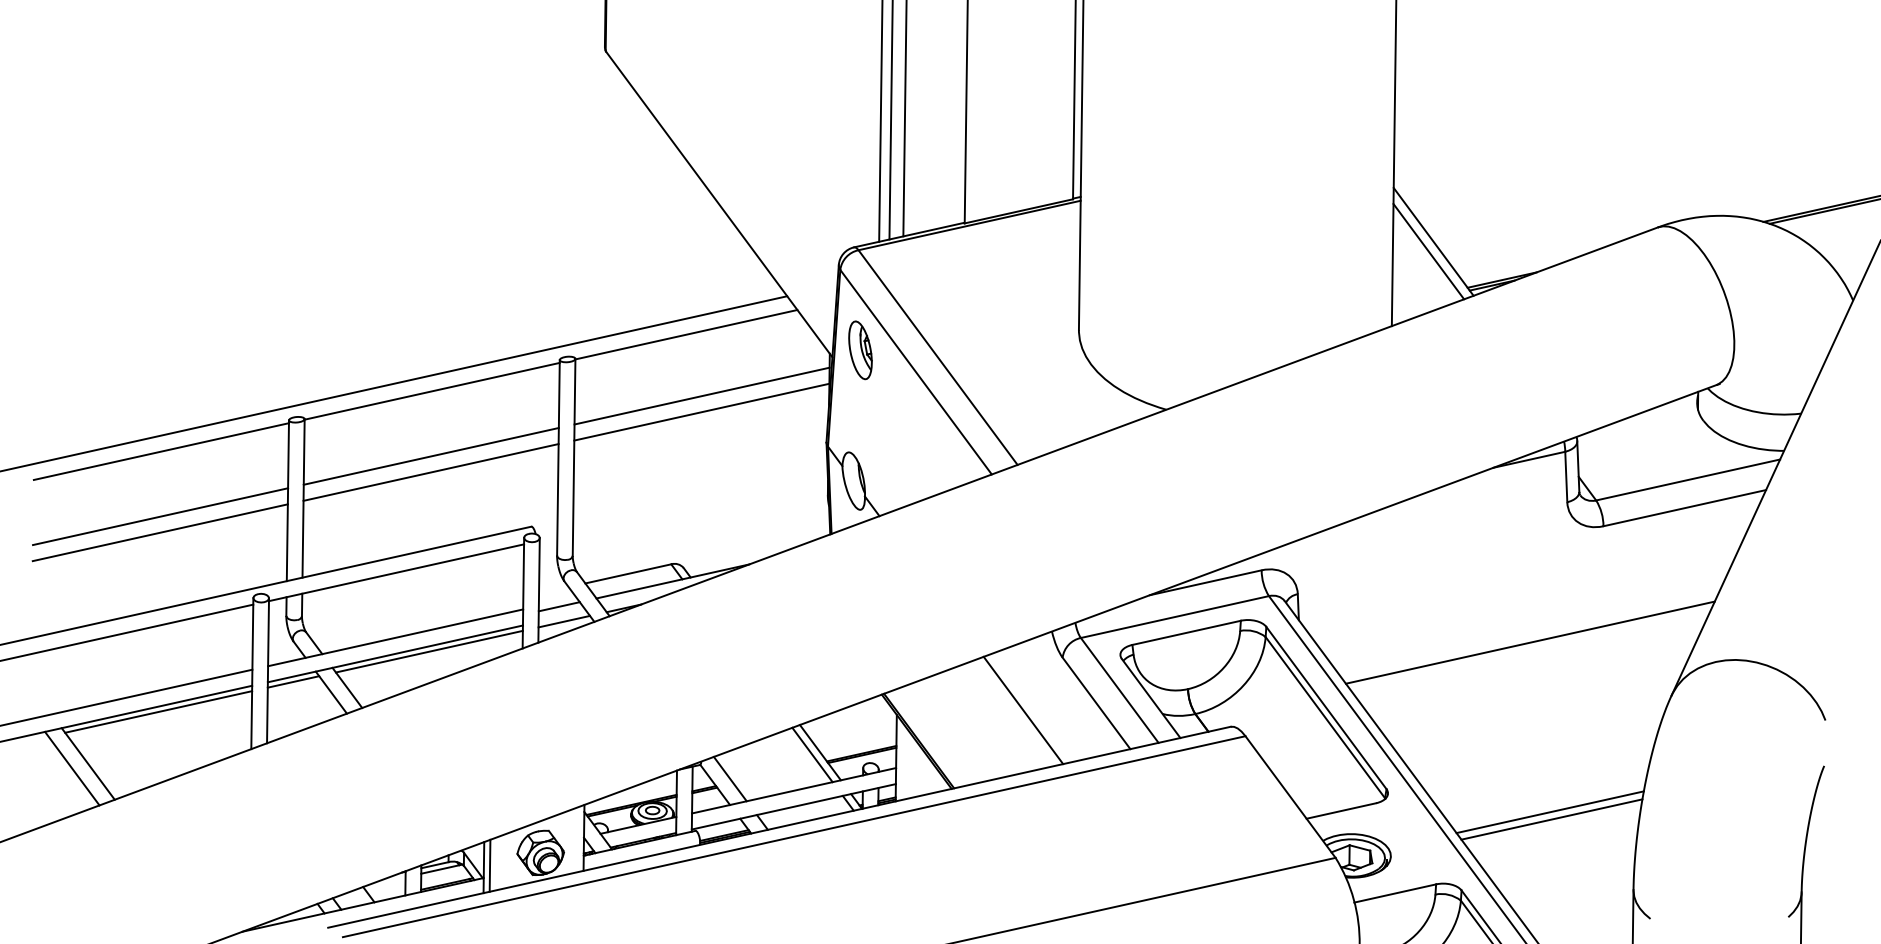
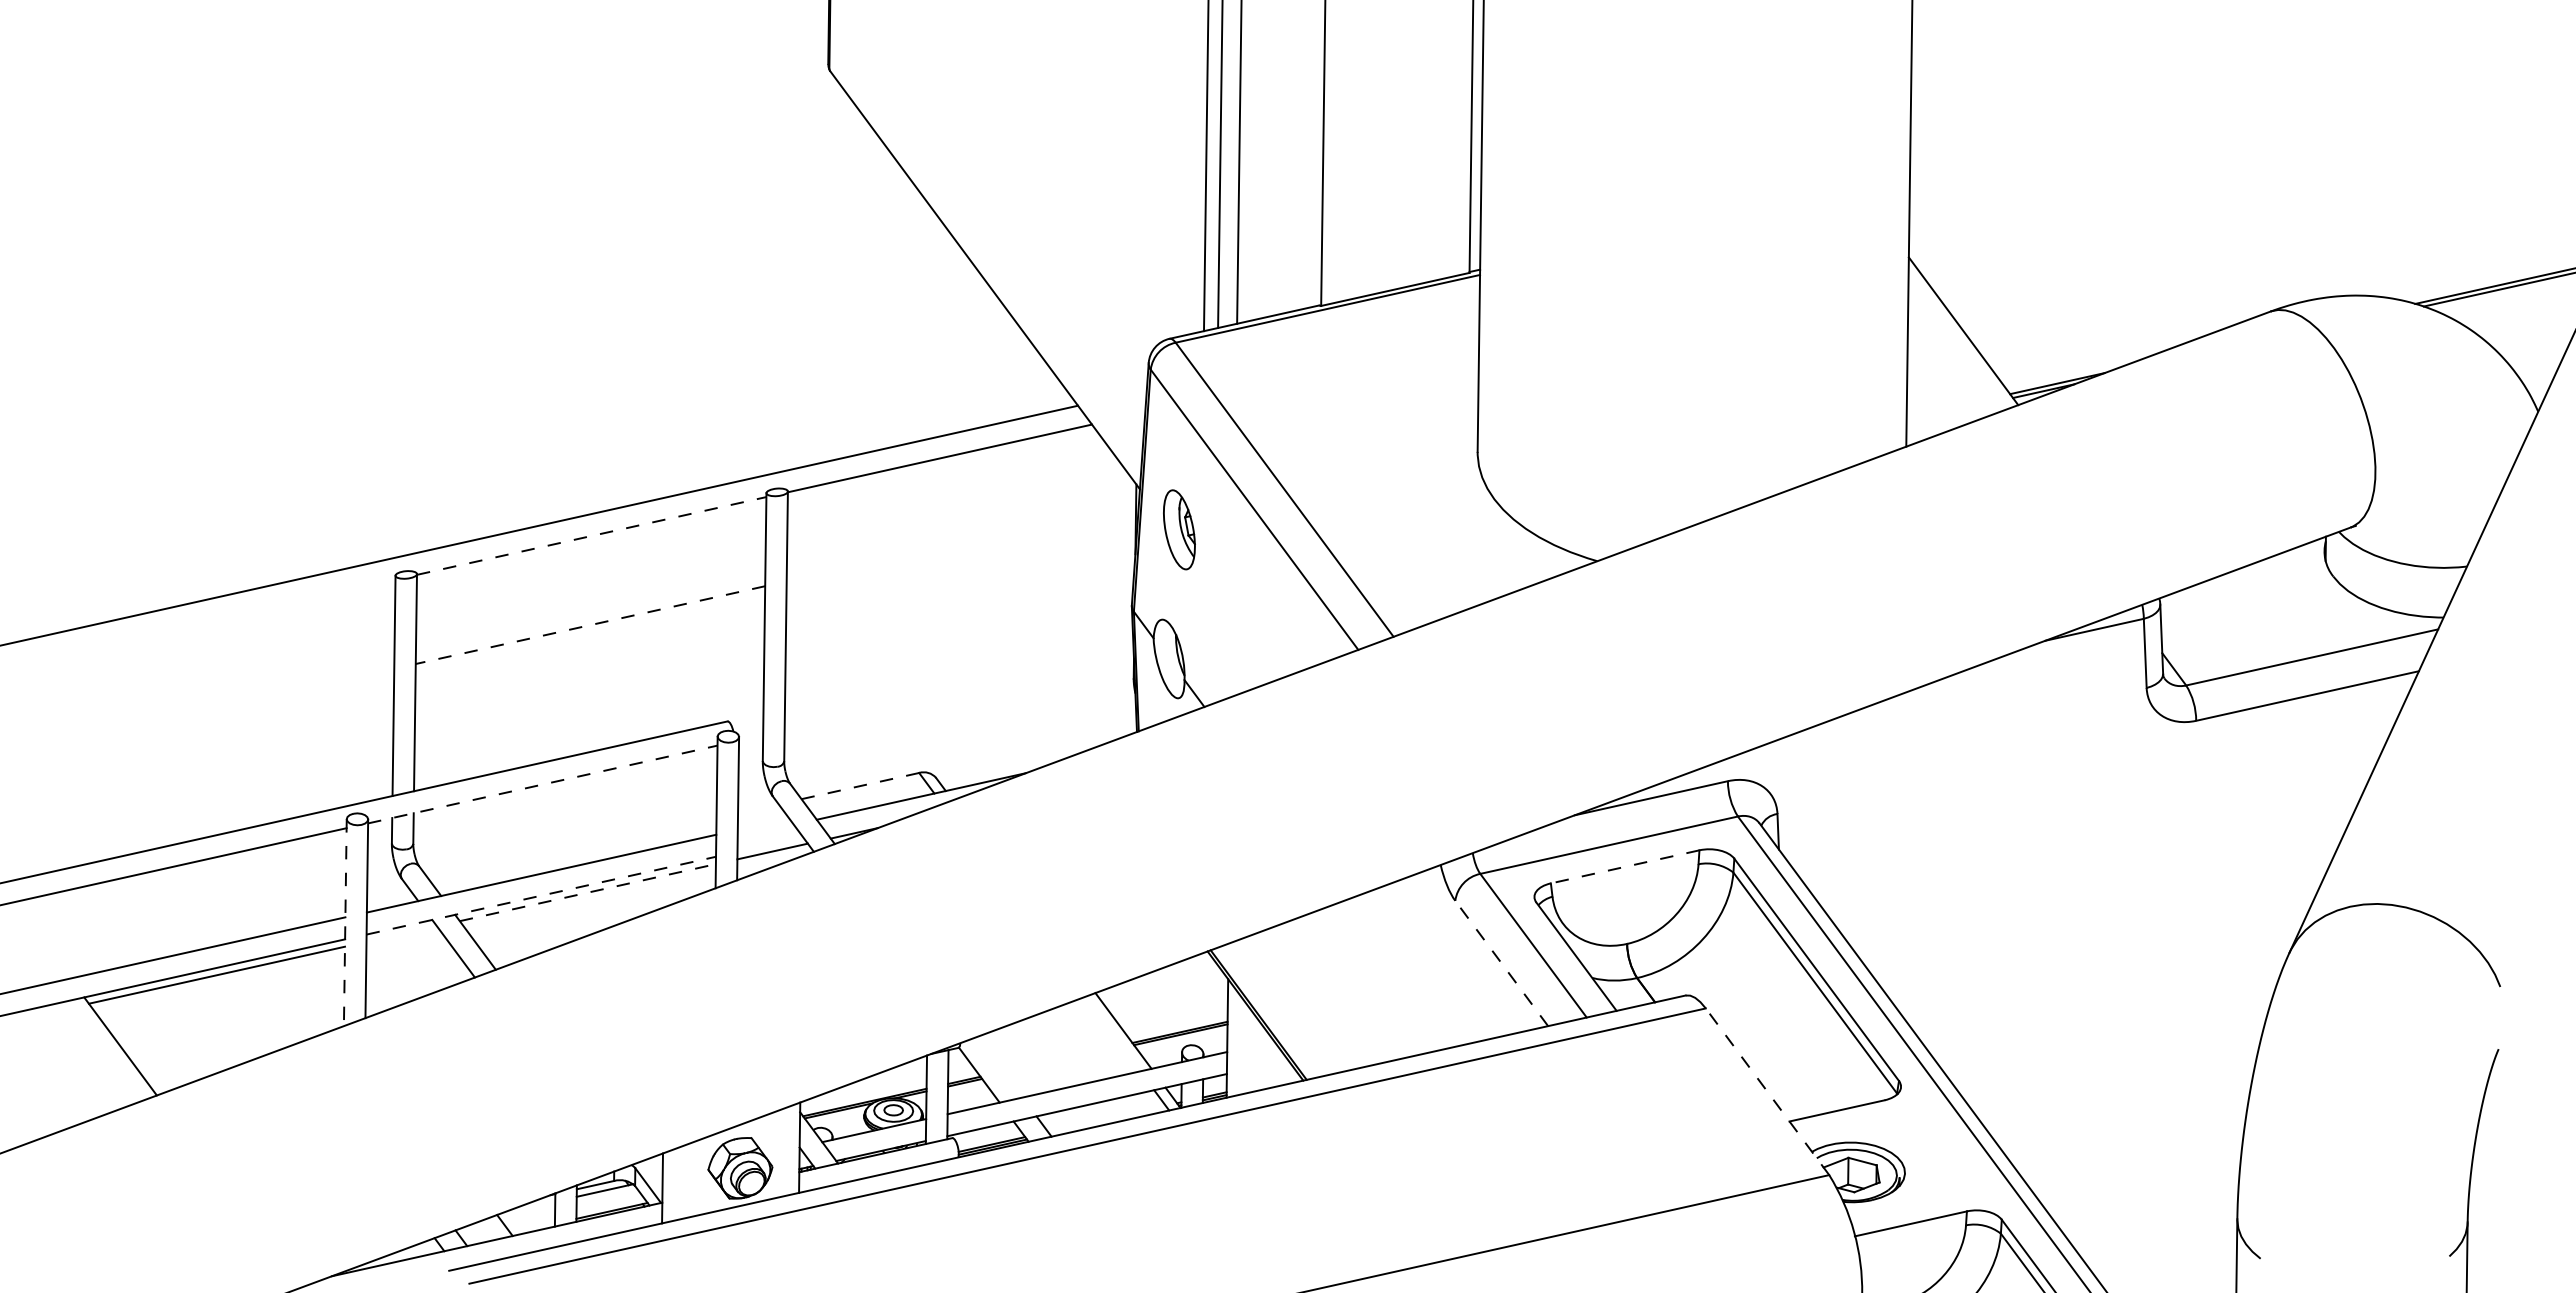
line: (1428, 251) -> (1956, 344), removed
part: (860, 350) -> (1179, 529), moved
line: (432, 390) -> (591, 535), solid -> dashed
line: (702, 396) -> (961, 542), removed
line: (701, 412) -> (960, 564), removed
line: (161, 451) -> (220, 618), removed
line: (431, 456) -> (590, 625), solid -> dashed
line: (430, 472) -> (589, 647), removed
line: (160, 516) -> (219, 707), removed
line: (159, 532) -> (218, 729), removed
line: (396, 572) -> (542, 784), solid -> dashed
line: (627, 574) -> (859, 786), solid -> dashed
line: (559, 606) -> (765, 830), removed
line: (1186, 632) -> (1624, 866), solid -> dashed
line: (1529, 642) -> (2095, 880), removed
line: (429, 651) -> (588, 892), solid -> dashed
line: (395, 653) -> (541, 895), solid -> dashed
line: (252, 674) -> (345, 923), solid -> dashed
line: (293, 681) -> (401, 933), removed
line: (1096, 703) -> (1501, 963), solid -> dashed
line: (1023, 709) -> (1401, 972), removed
line: (812, 754) -> (1112, 1033), removed
line: (72, 768) -> (98, 1052), removed
line: (729, 778) -> (999, 1066), removed
line: (1290, 796) -> (1767, 1091), solid -> dashed
line: (1549, 812) -> (2122, 1112), removed
line: (1551, 819) -> (2125, 1122), removed
line: (489, 865) -> (670, 1185), removed

